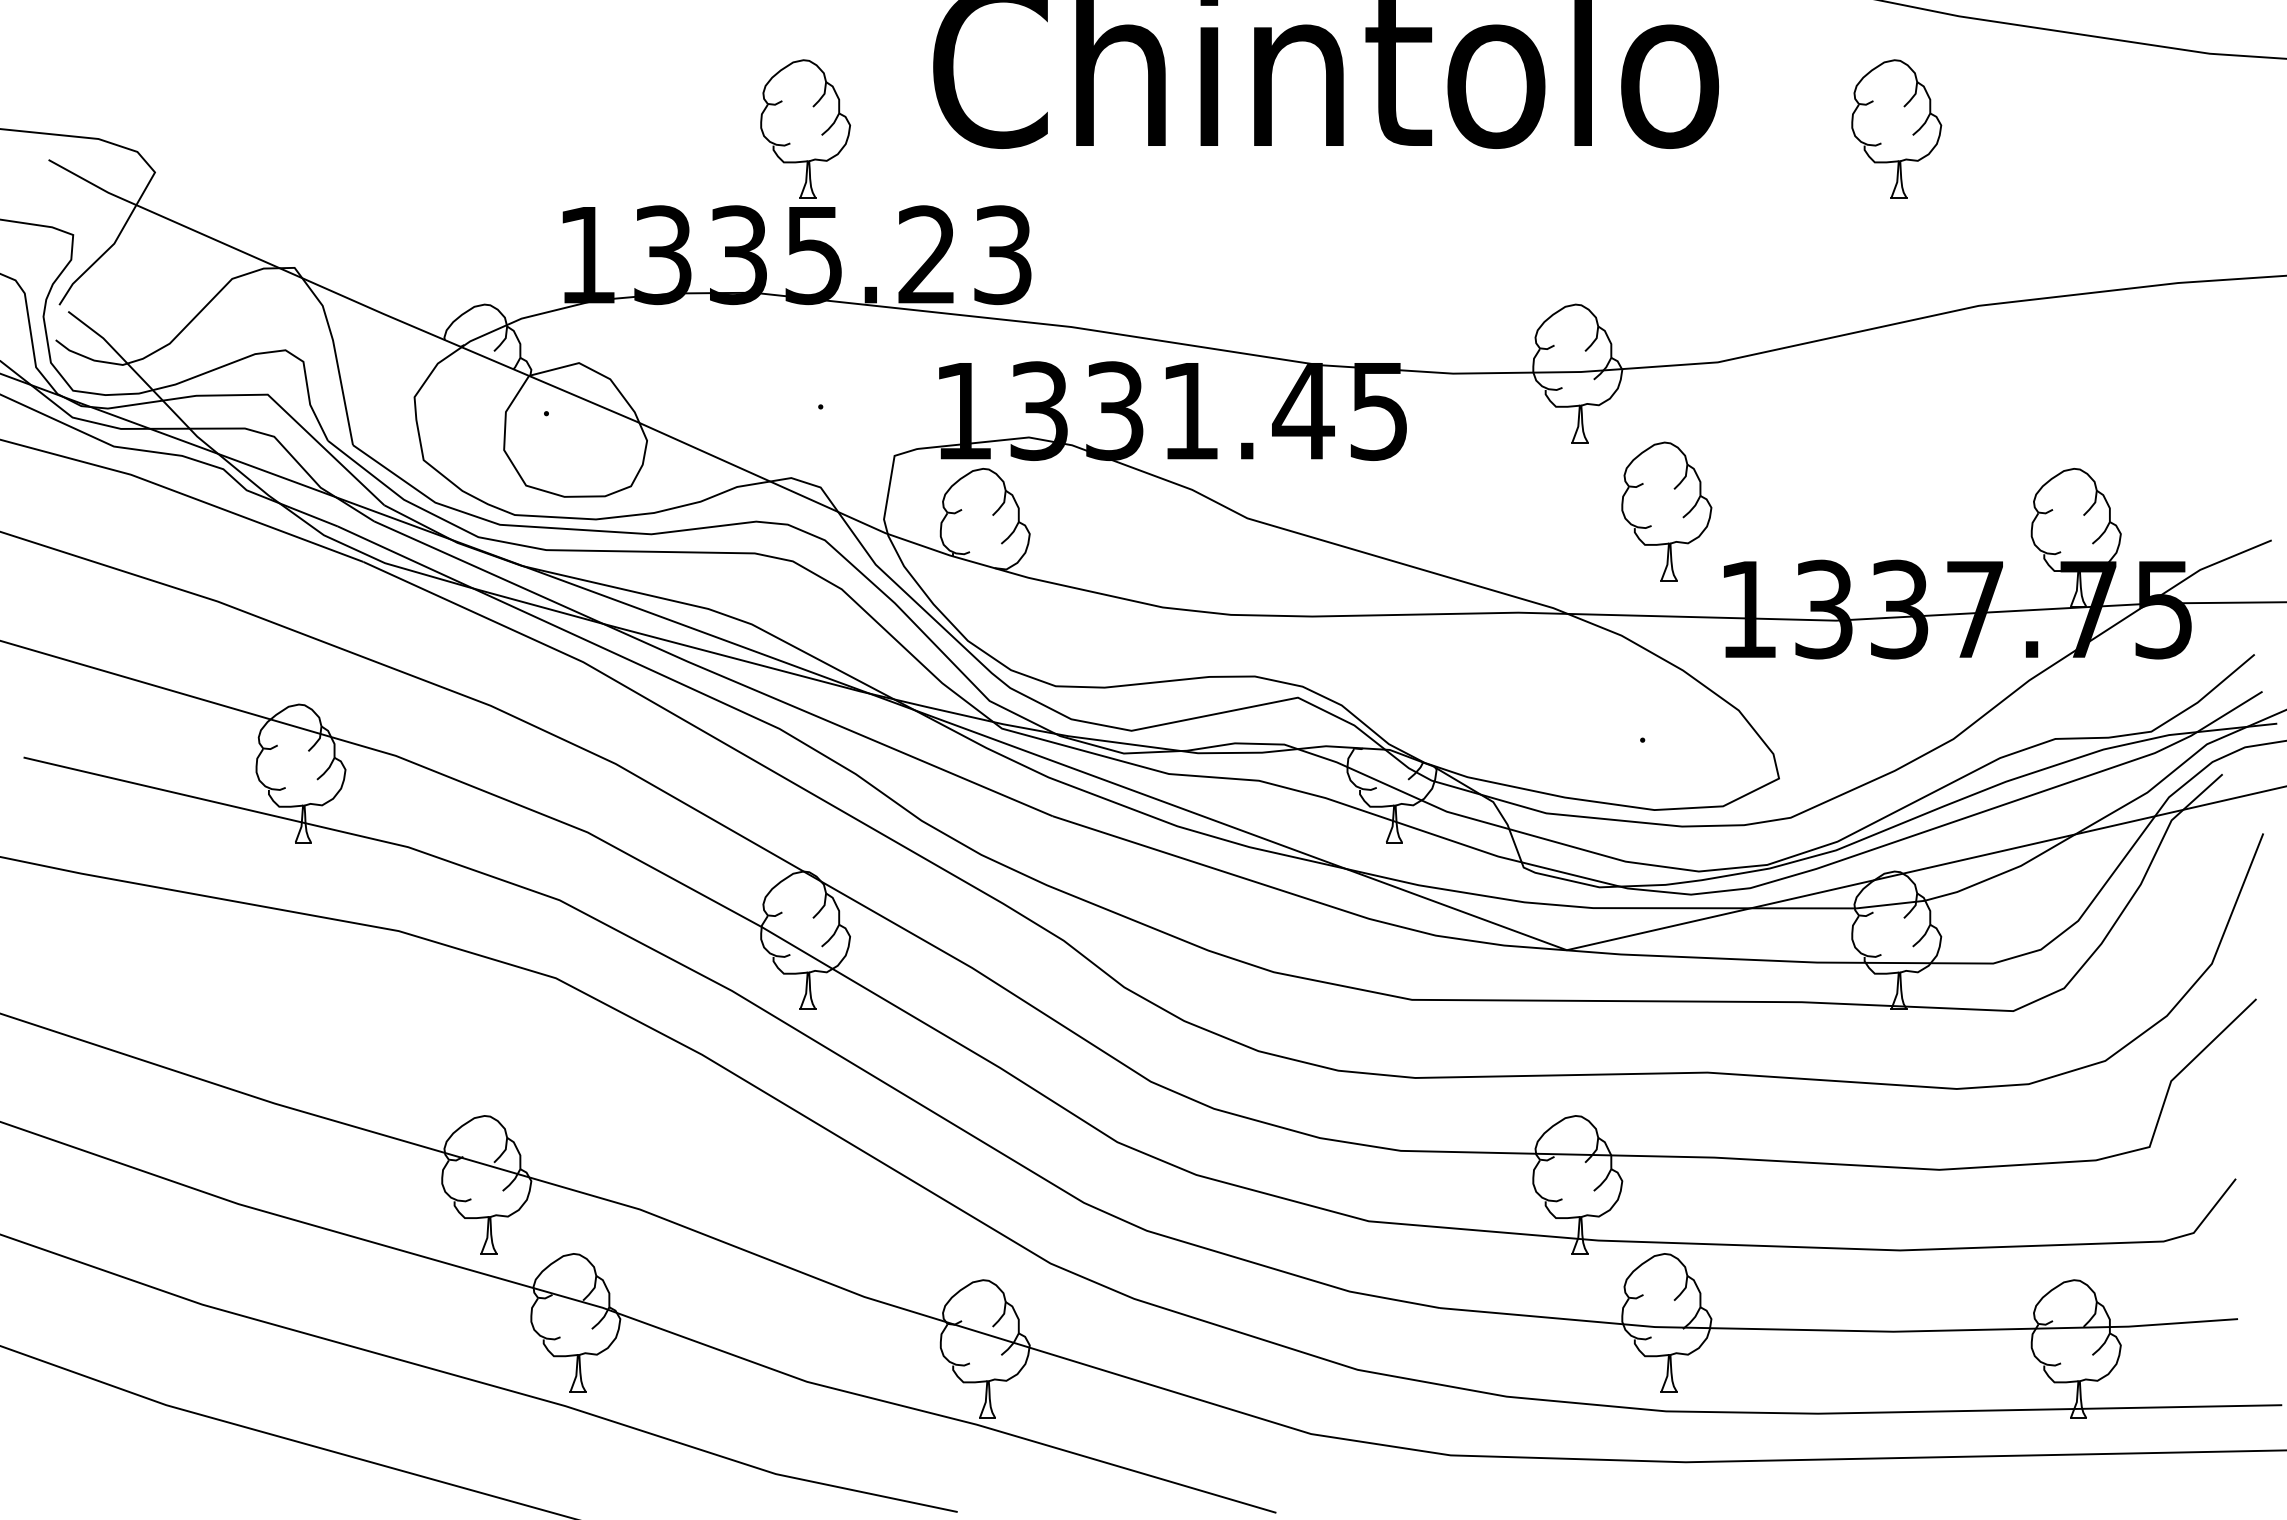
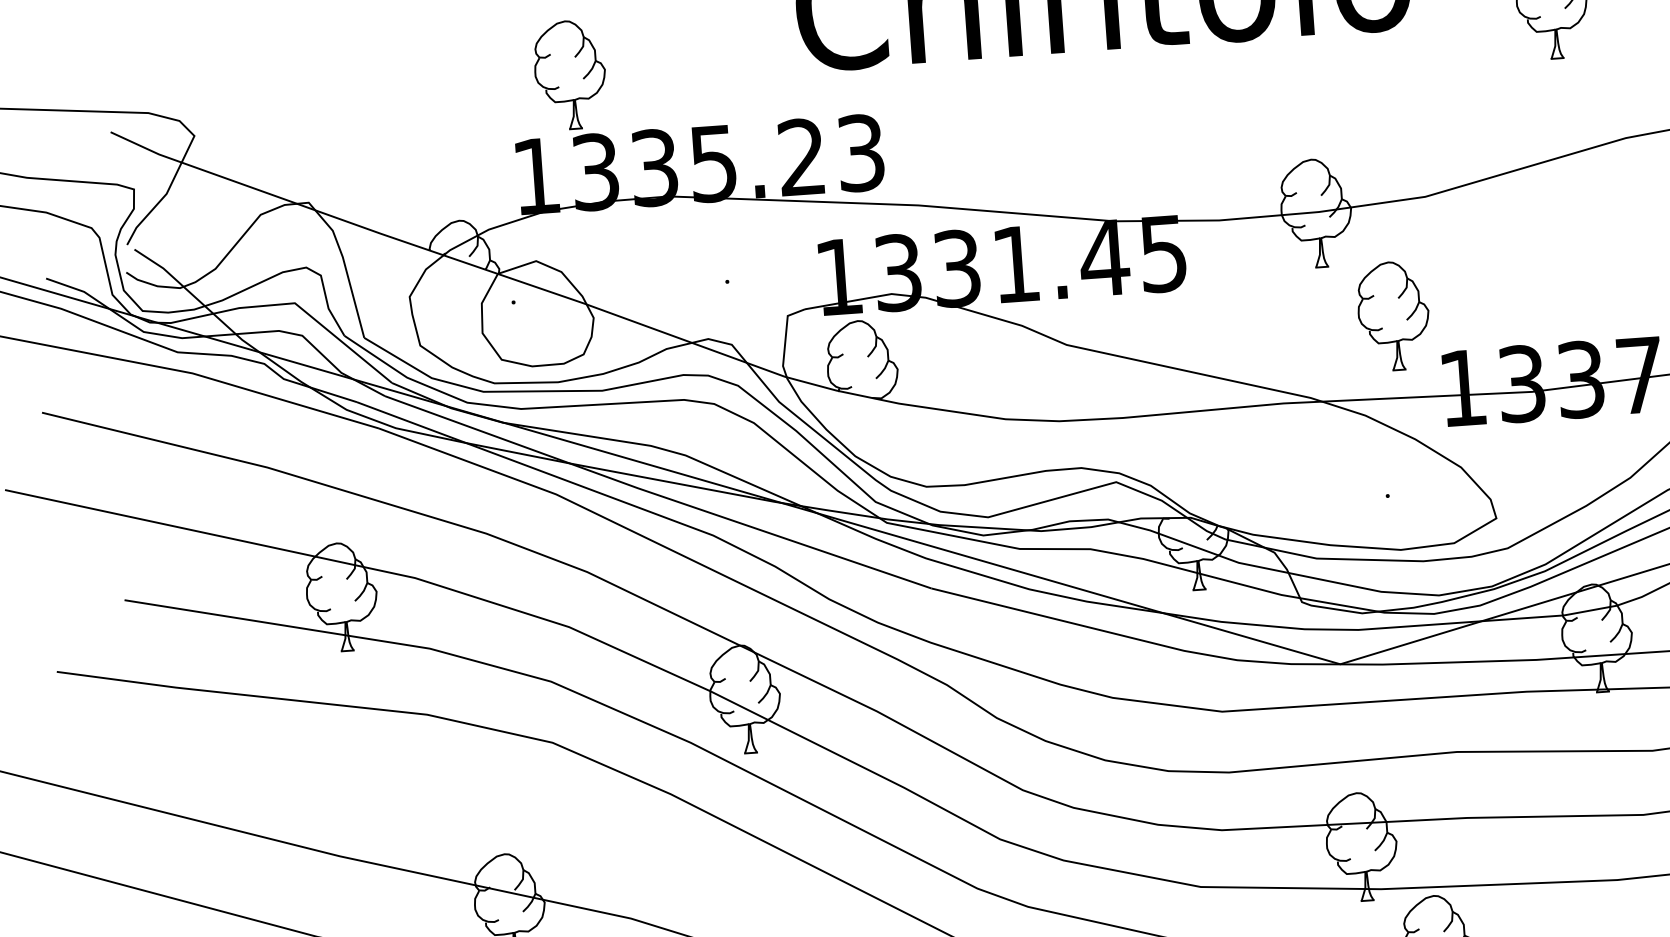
part: (805, 128) -> (570, 74), moved

